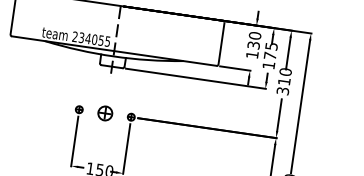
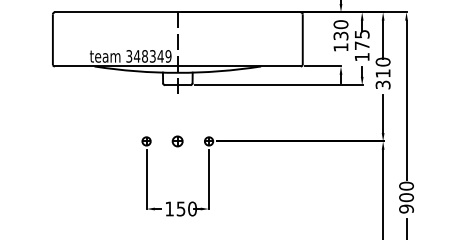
text: (91, 39) -> (148, 56), 234055 -> 348349
part: (105, 113) -> (177, 141), size x0.6

